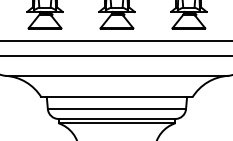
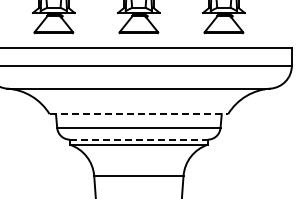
line: (117, 97) -> (139, 114), solid -> dashed
line: (116, 118) -> (138, 139), solid -> dashed

